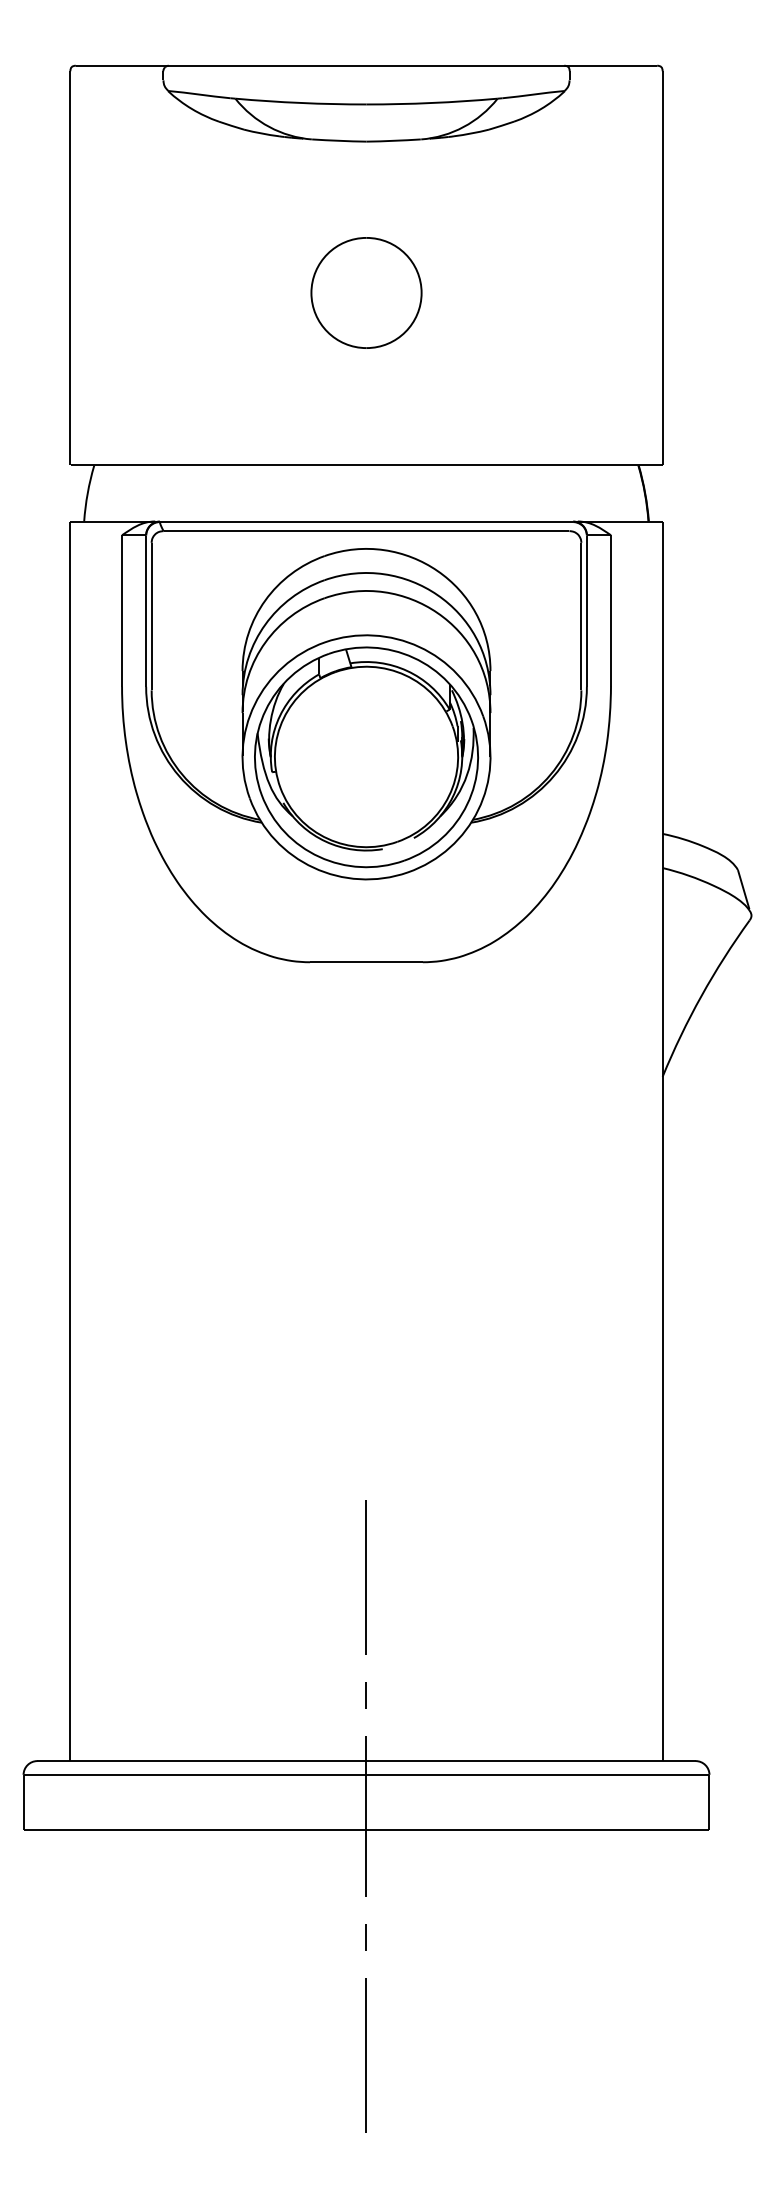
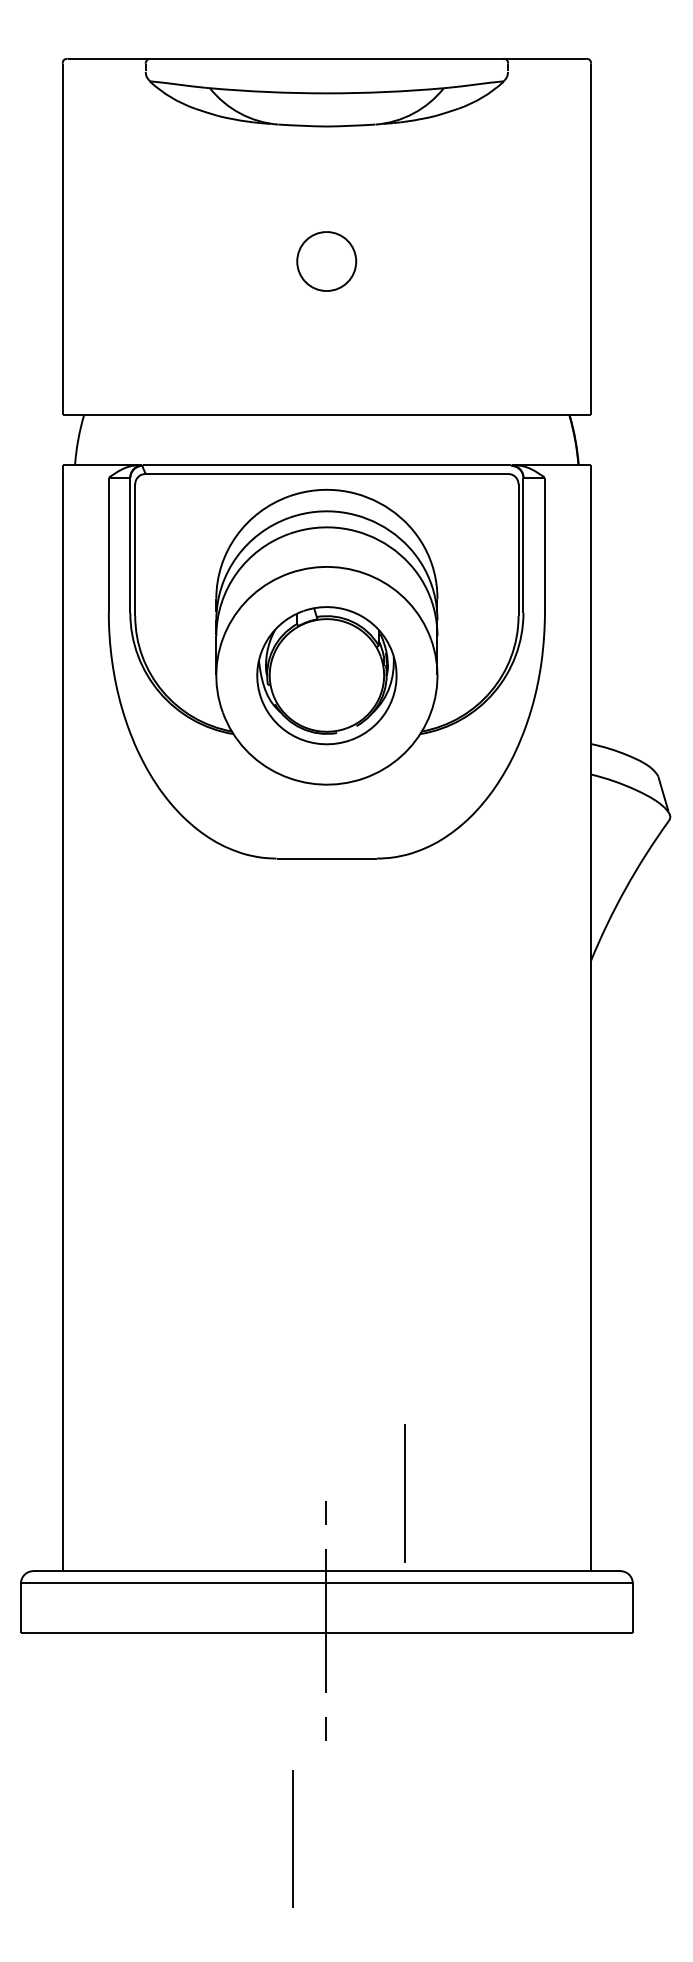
part: (366, 292) -> (326, 261), size x0.6
part: (366, 757) -> (326, 675), size x0.7
line: (364, 1577) -> (404, 1493), moved
line: (364, 2055) -> (292, 1838), moved

